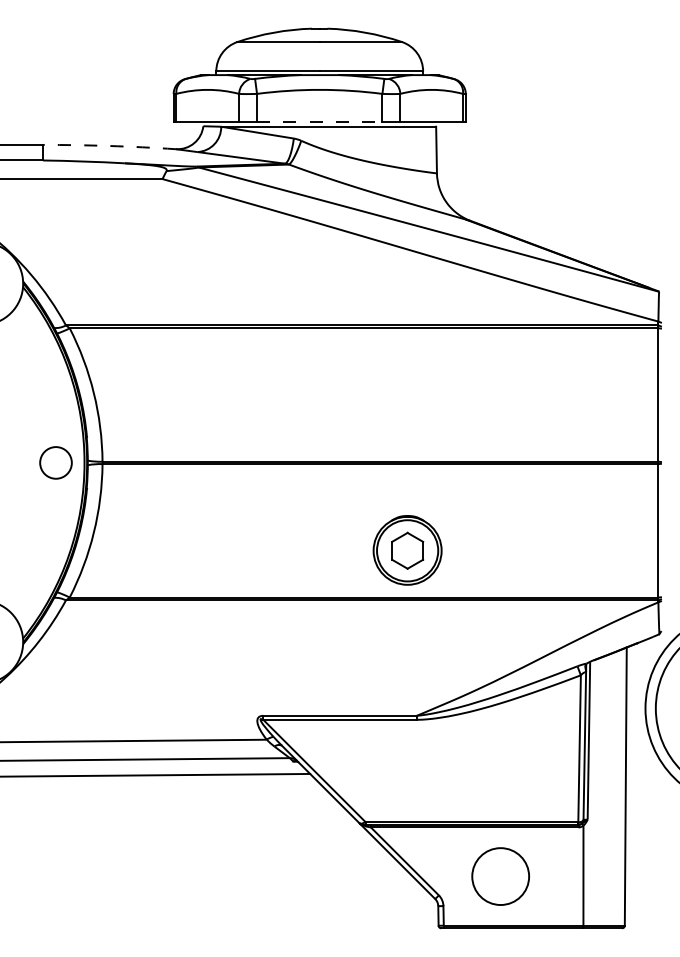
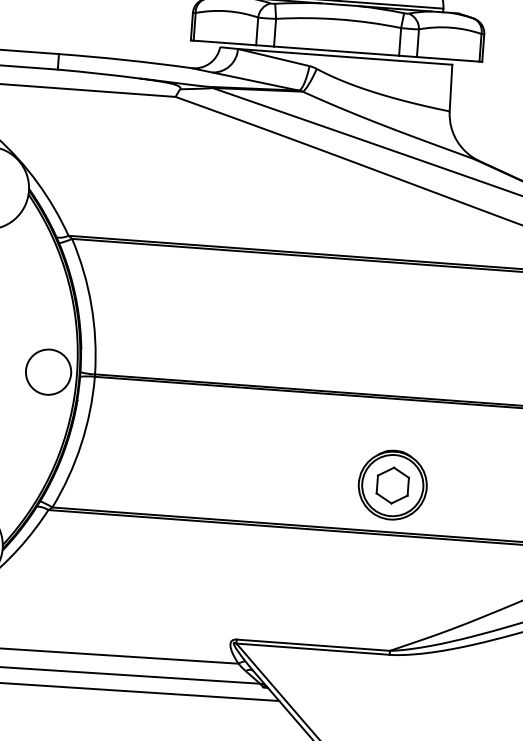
line: (319, 121) -> (336, 50), dashed -> solid
arc: (109, 146) -> (125, 60), dashed -> solid
circle: (55, 462) -> (48, 371), size x1.43

